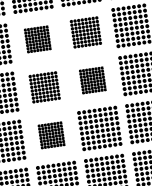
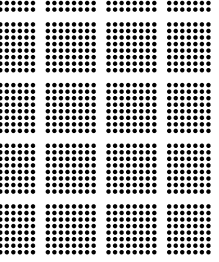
part: (86, 32) -> (131, 47), size x1.43
part: (37, 39) -> (70, 47), size x1.67
part: (92, 80) -> (131, 107), size x1.67
part: (44, 87) -> (70, 107), size x1.43
part: (51, 135) -> (70, 168), size x1.67

